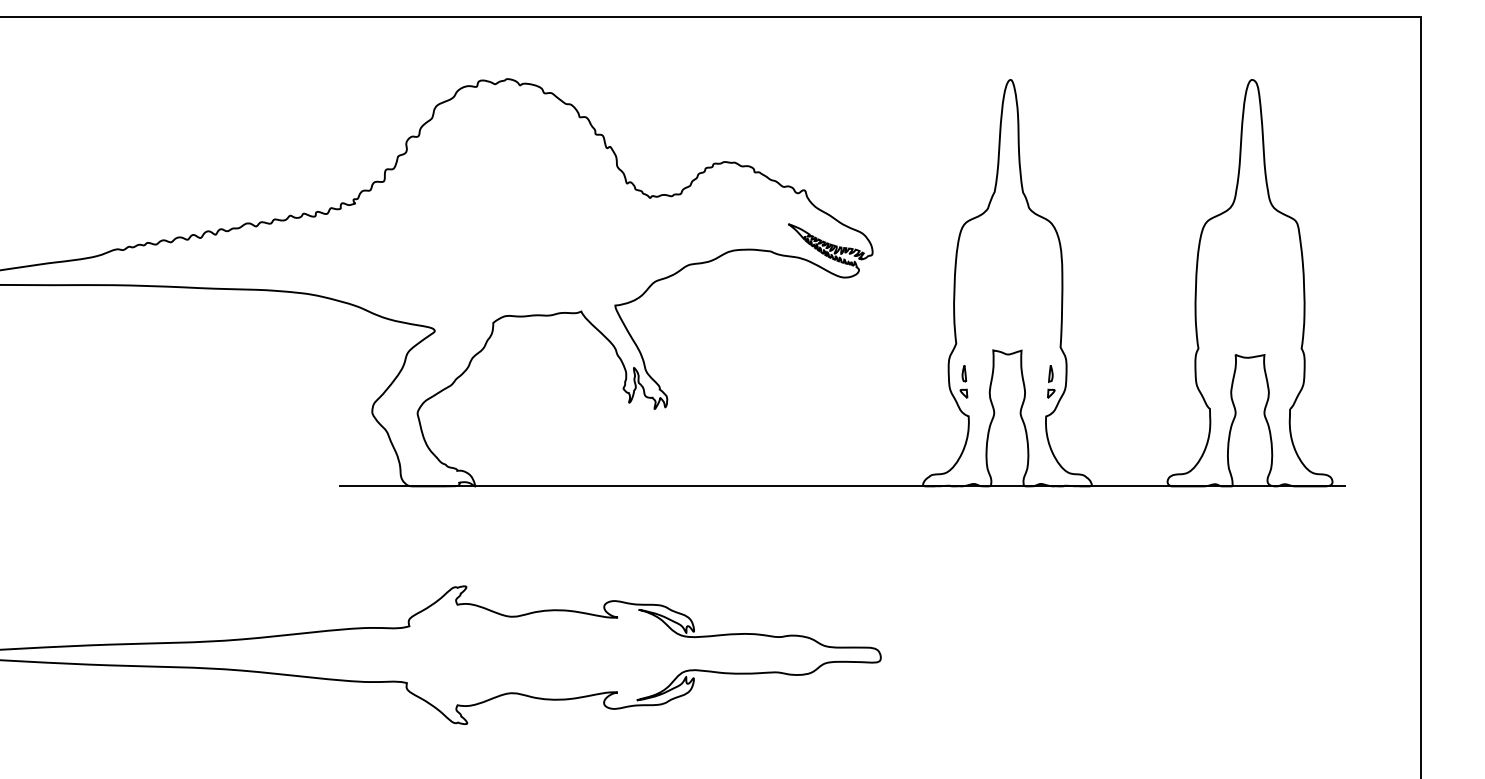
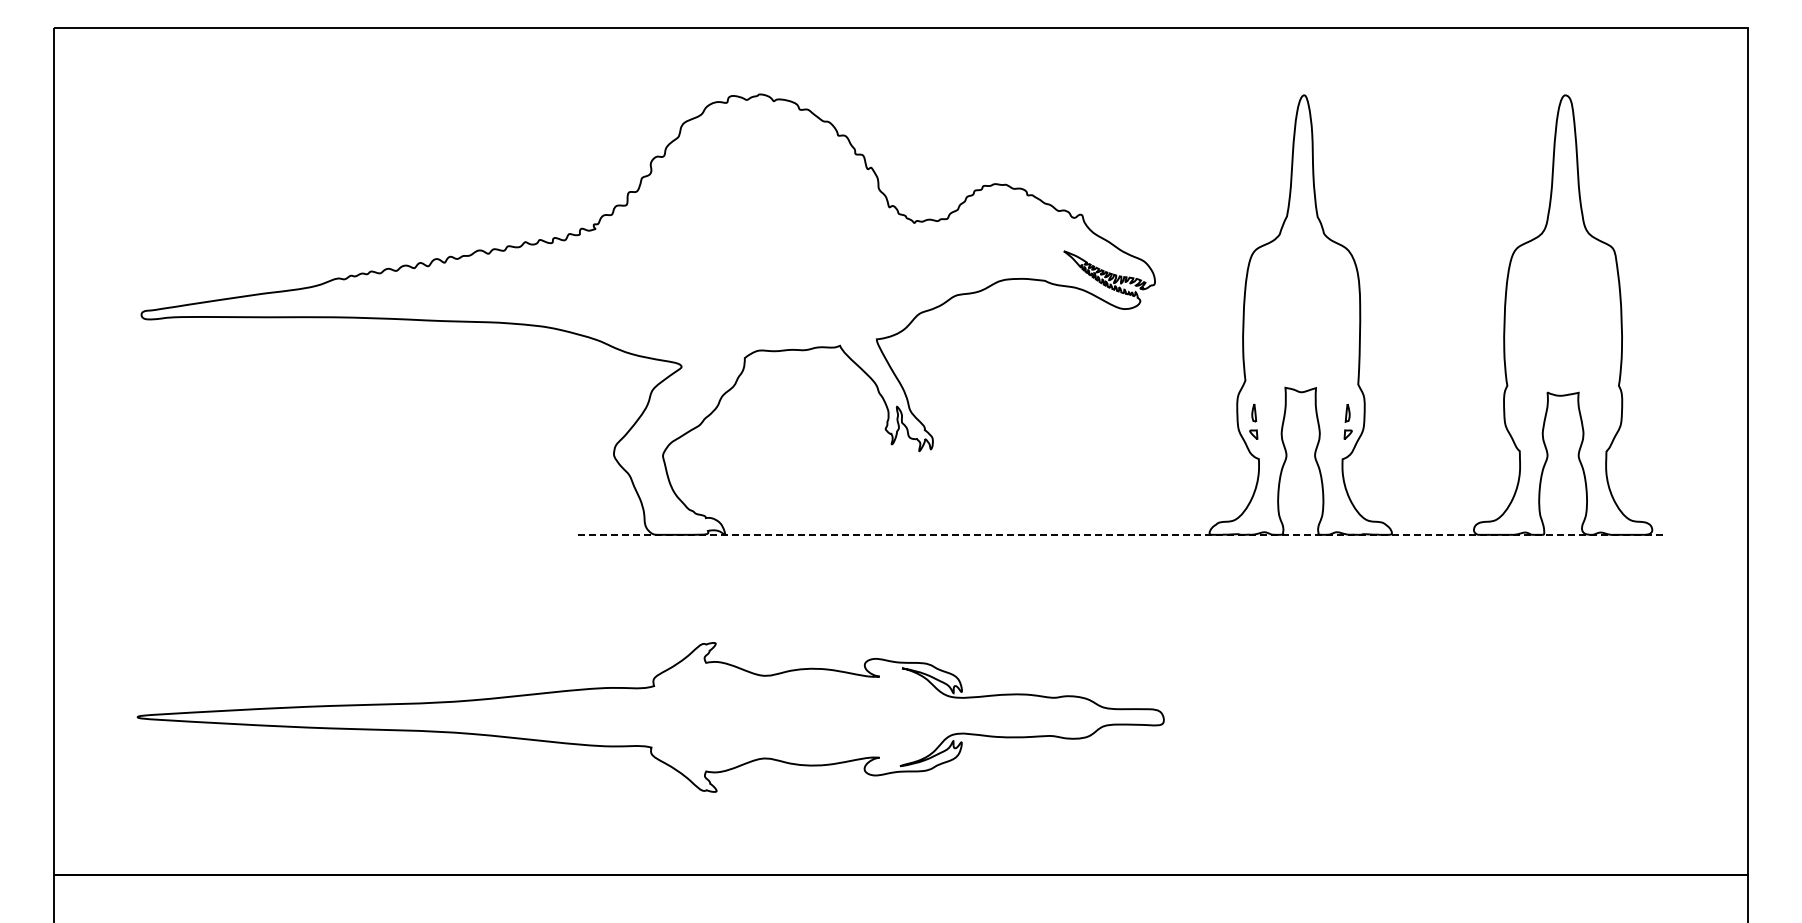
line: (843, 486) -> (1123, 534), solid -> dashed

